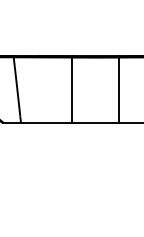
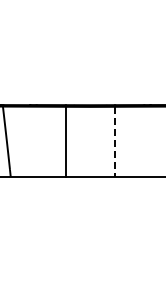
line: (119, 90) -> (115, 141), solid -> dashed

